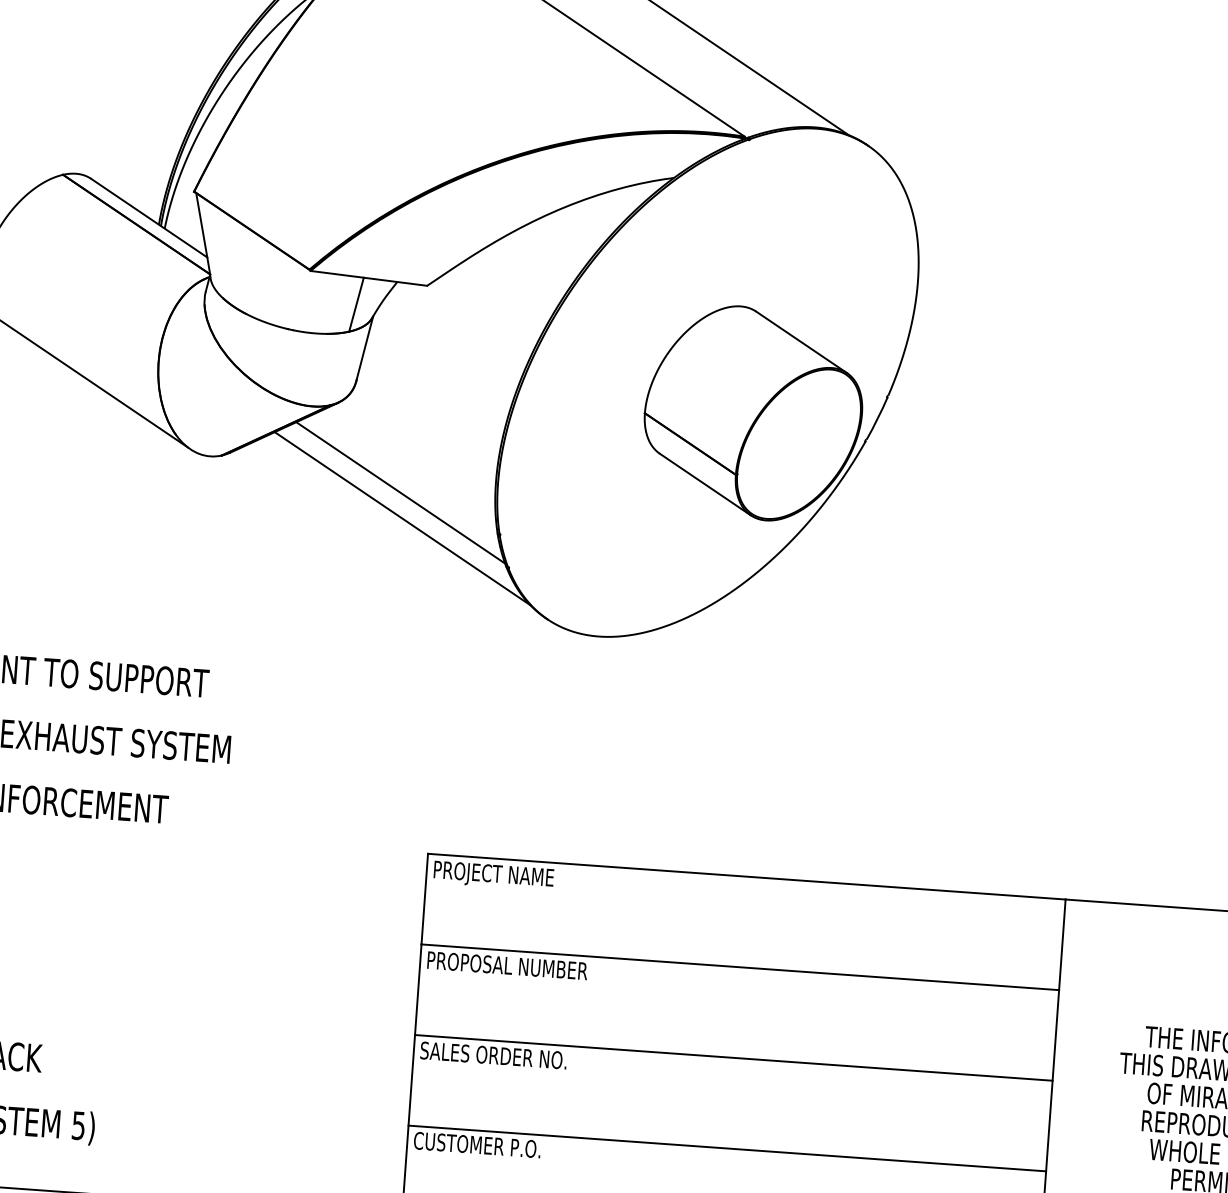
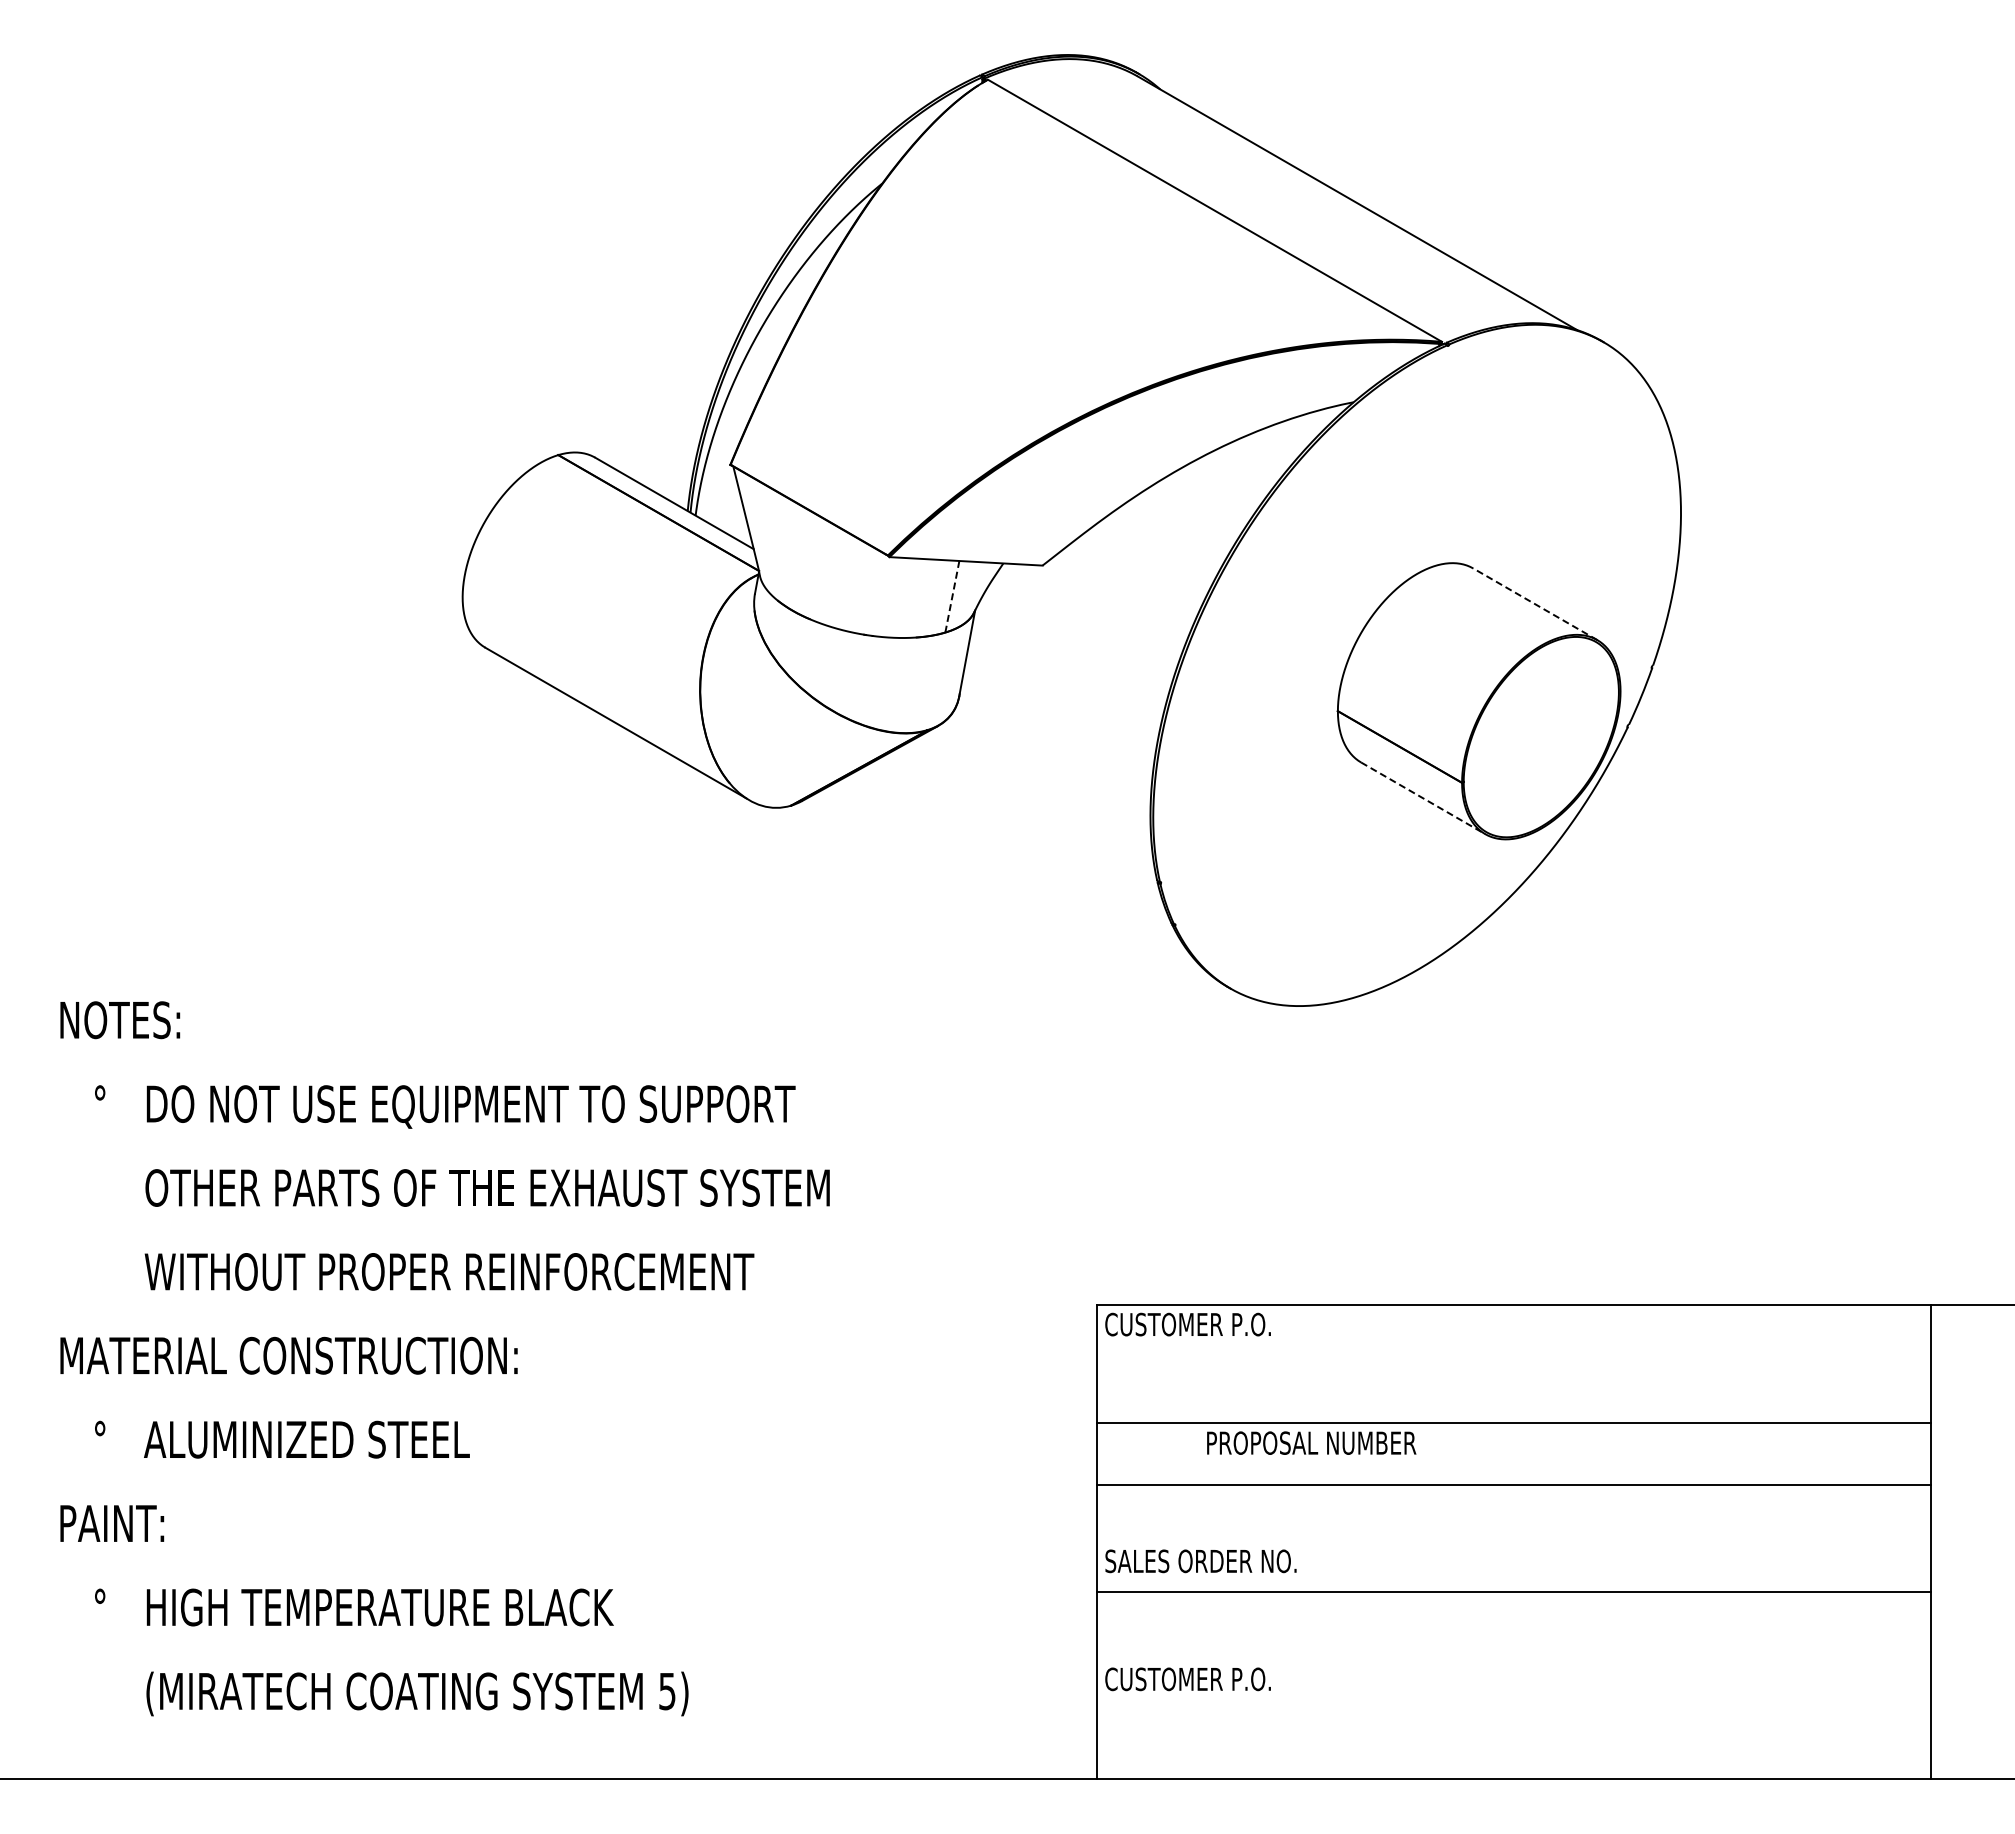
line: (356, 305) -> (952, 597), solid -> dashed
line: (801, 342) -> (1535, 604), solid -> dashed
line: (705, 484) -> (1423, 798), solid -> dashed
line: (399, 492) -> (1026, 837), removed
line: (401, 518) -> (1031, 870), removed
text: (496, 876) -> (1187, 1327), PROJECT NAME -> CUSTOMER P.O.
text: (507, 965) -> (1311, 1442), moved
line: (733, 1057) -> (1513, 1484), moved
line: (727, 1148) -> (1513, 1592), moved

